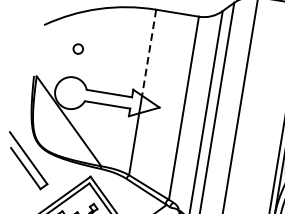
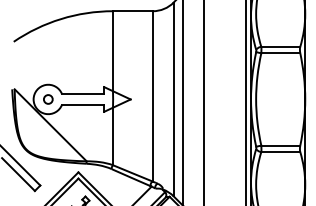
circle: (78, 49) -> (48, 99), moved
line: (149, 53) -> (113, 51), dashed -> solid

